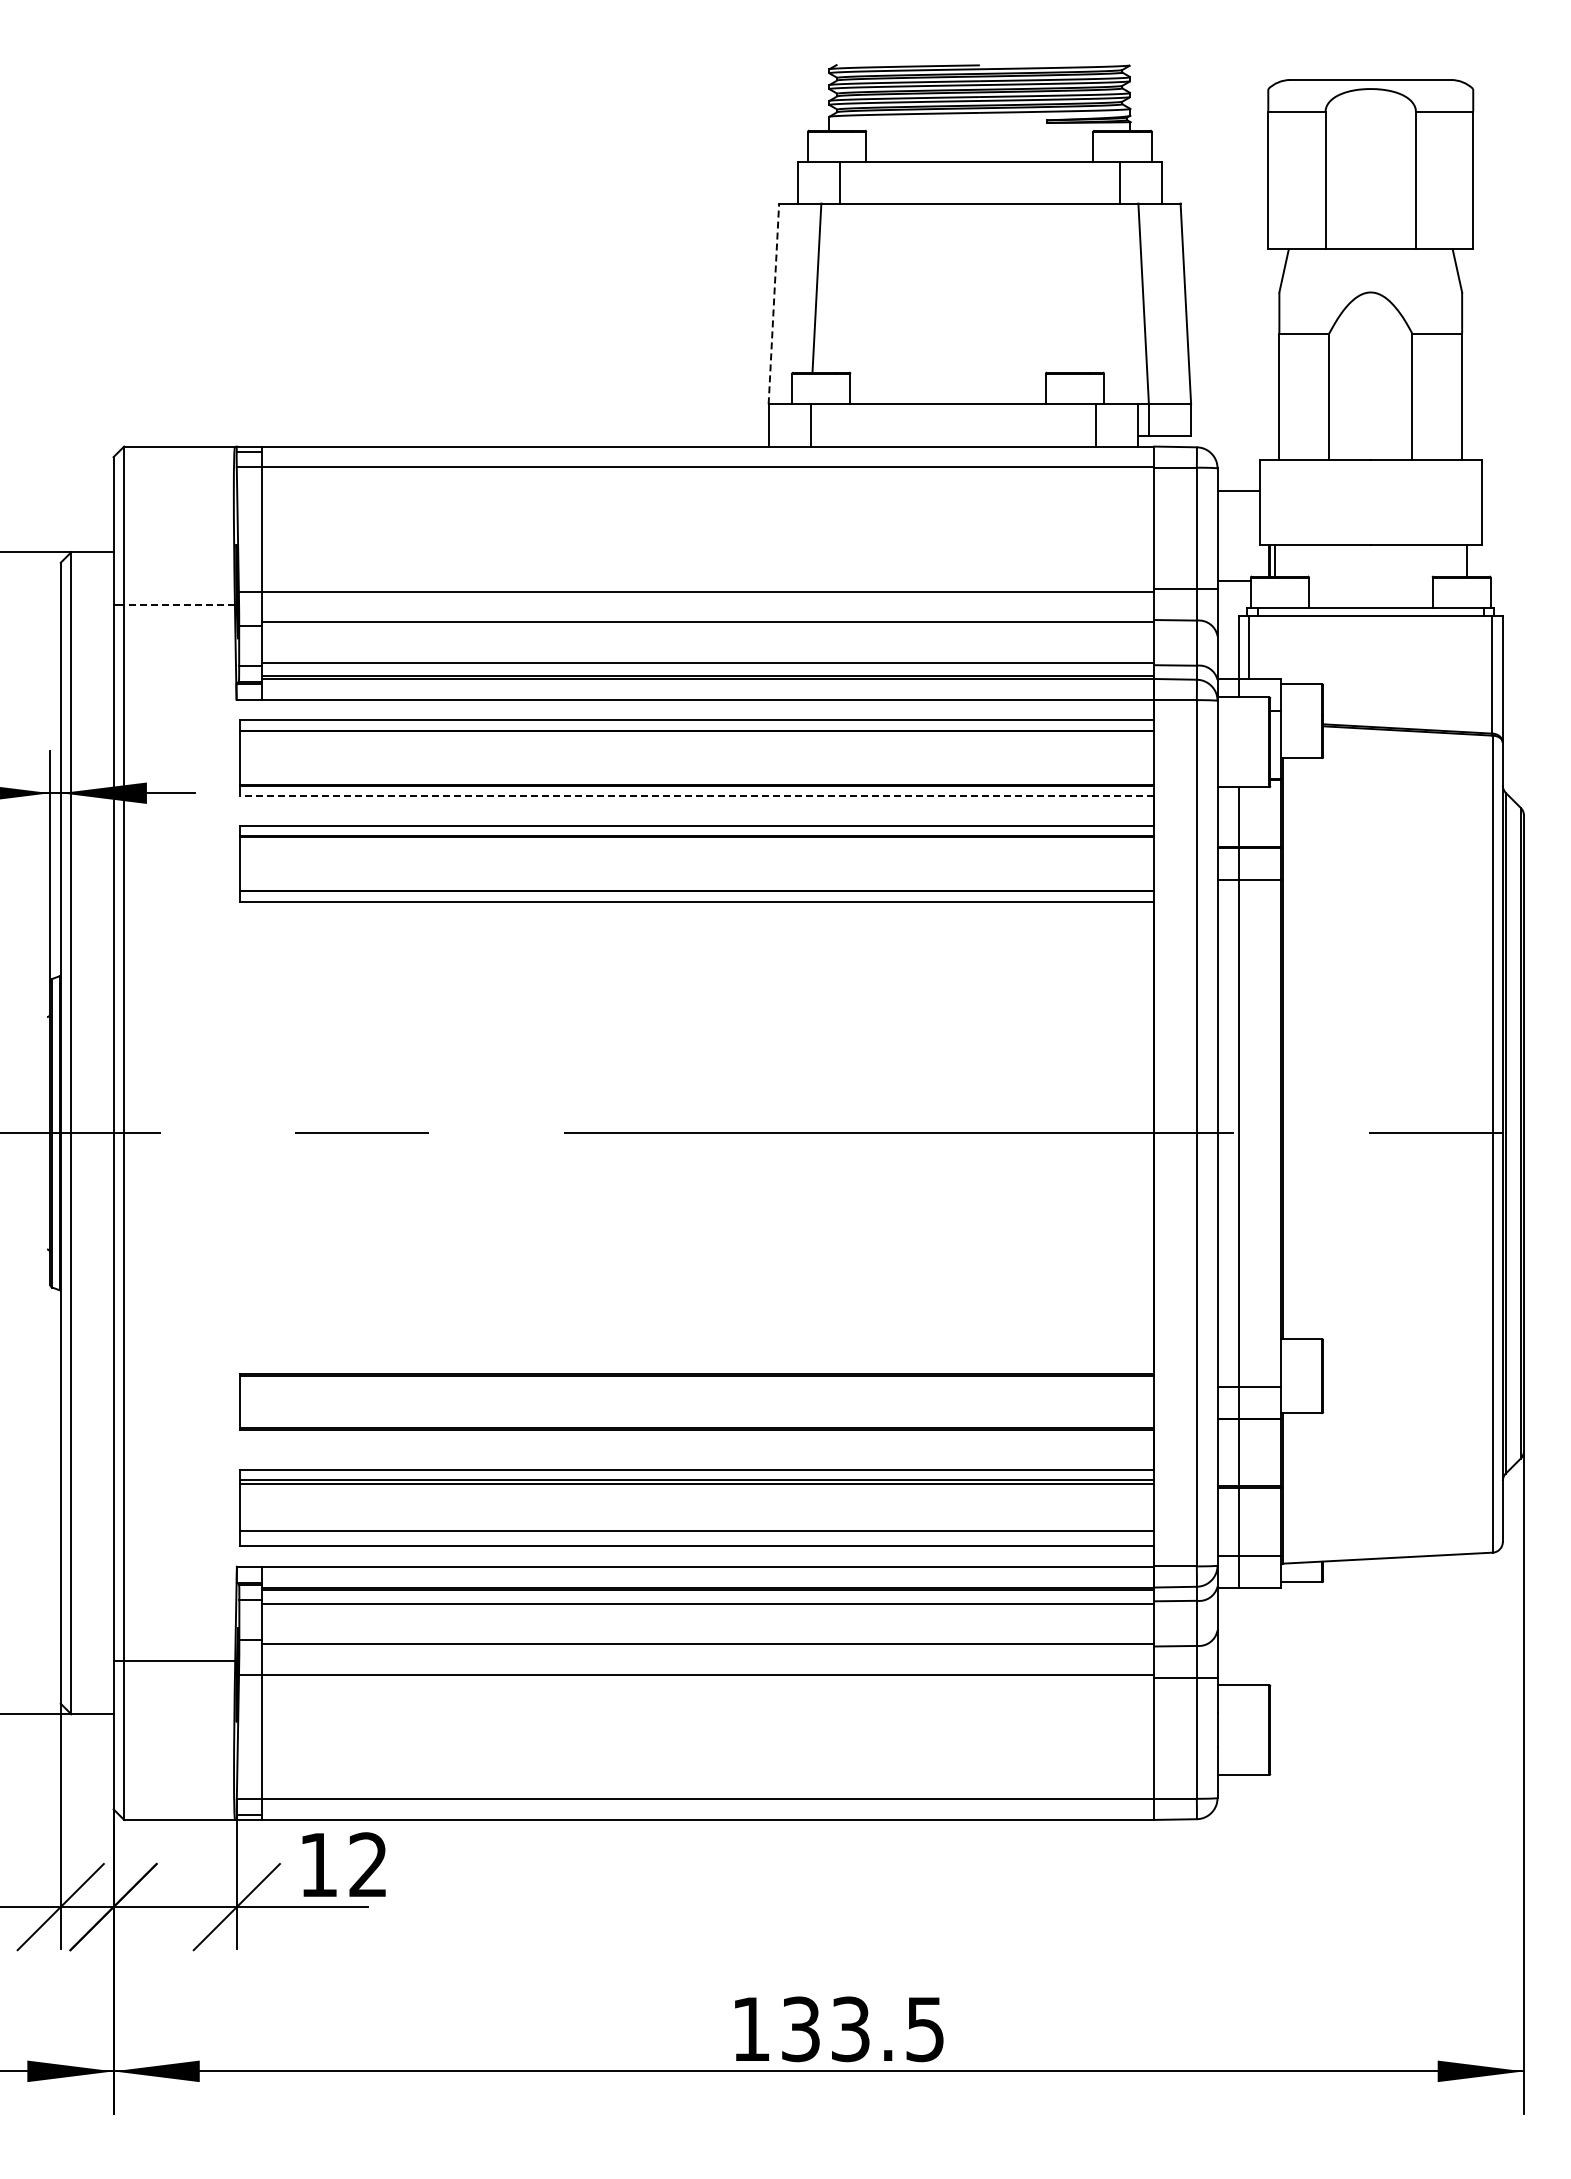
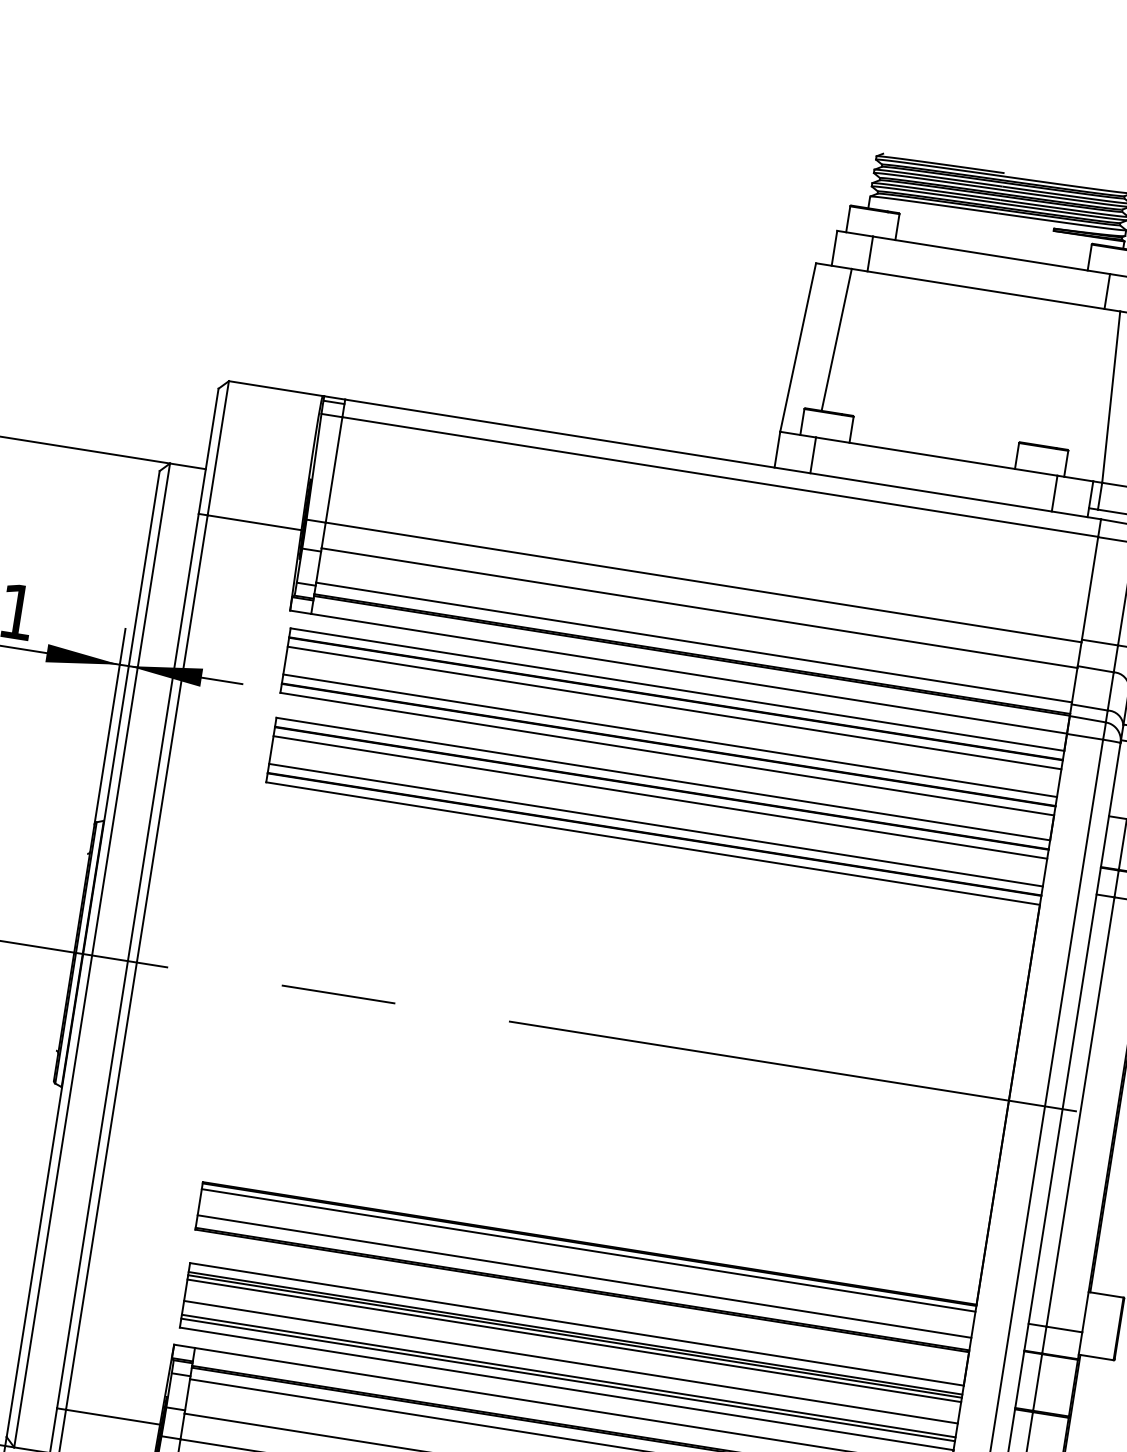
line: (773, 303) -> (797, 347), dashed -> solid
line: (179, 605) -> (254, 523), dashed -> solid
line: (697, 741) -> (674, 707), added
line: (697, 774) -> (670, 735), added
line: (697, 796) -> (667, 754), dashed -> solid
line: (697, 847) -> (660, 797), added
line: (697, 880) -> (656, 825), added
line: (697, 1382) -> (588, 1250), added
line: (697, 1413) -> (584, 1276), added
line: (697, 1489) -> (574, 1341), added
line: (697, 1514) -> (571, 1362), added
line: (697, 1535) -> (568, 1379), added

